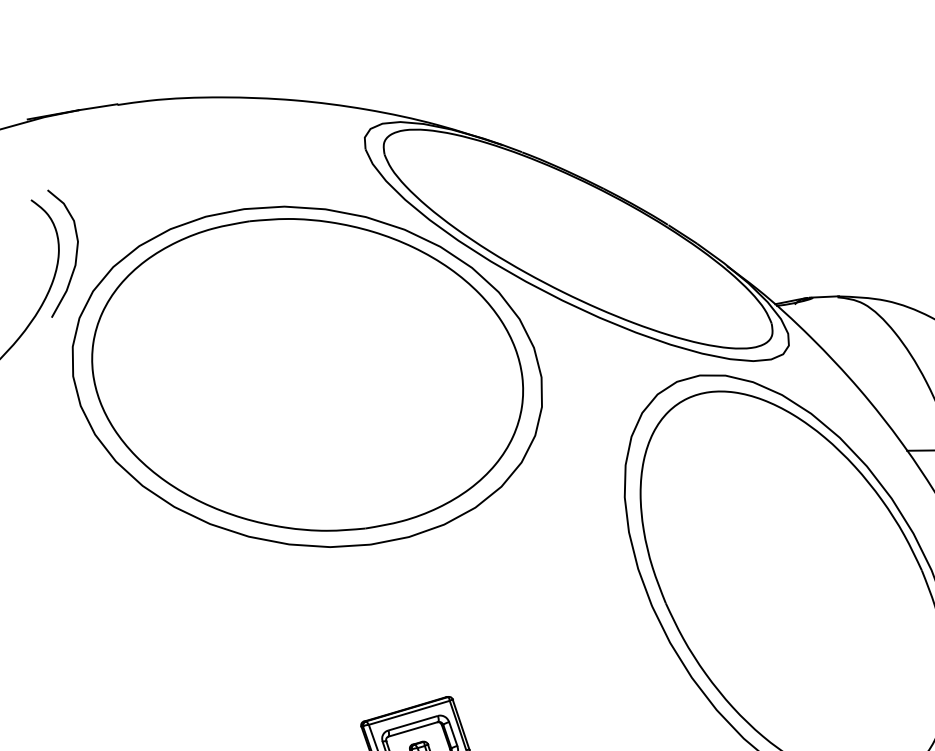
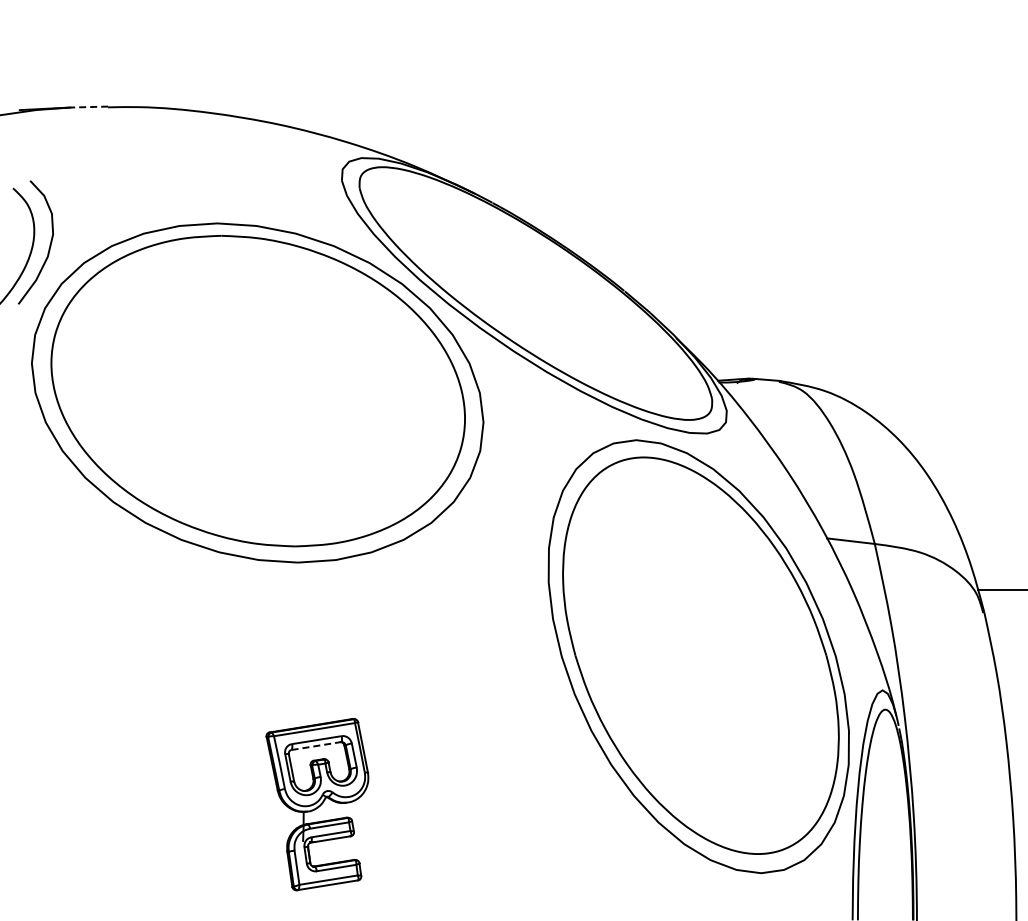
line: (98, 107) -> (89, 107), solid -> dashed
line: (413, 728) -> (316, 745), solid -> dashed

